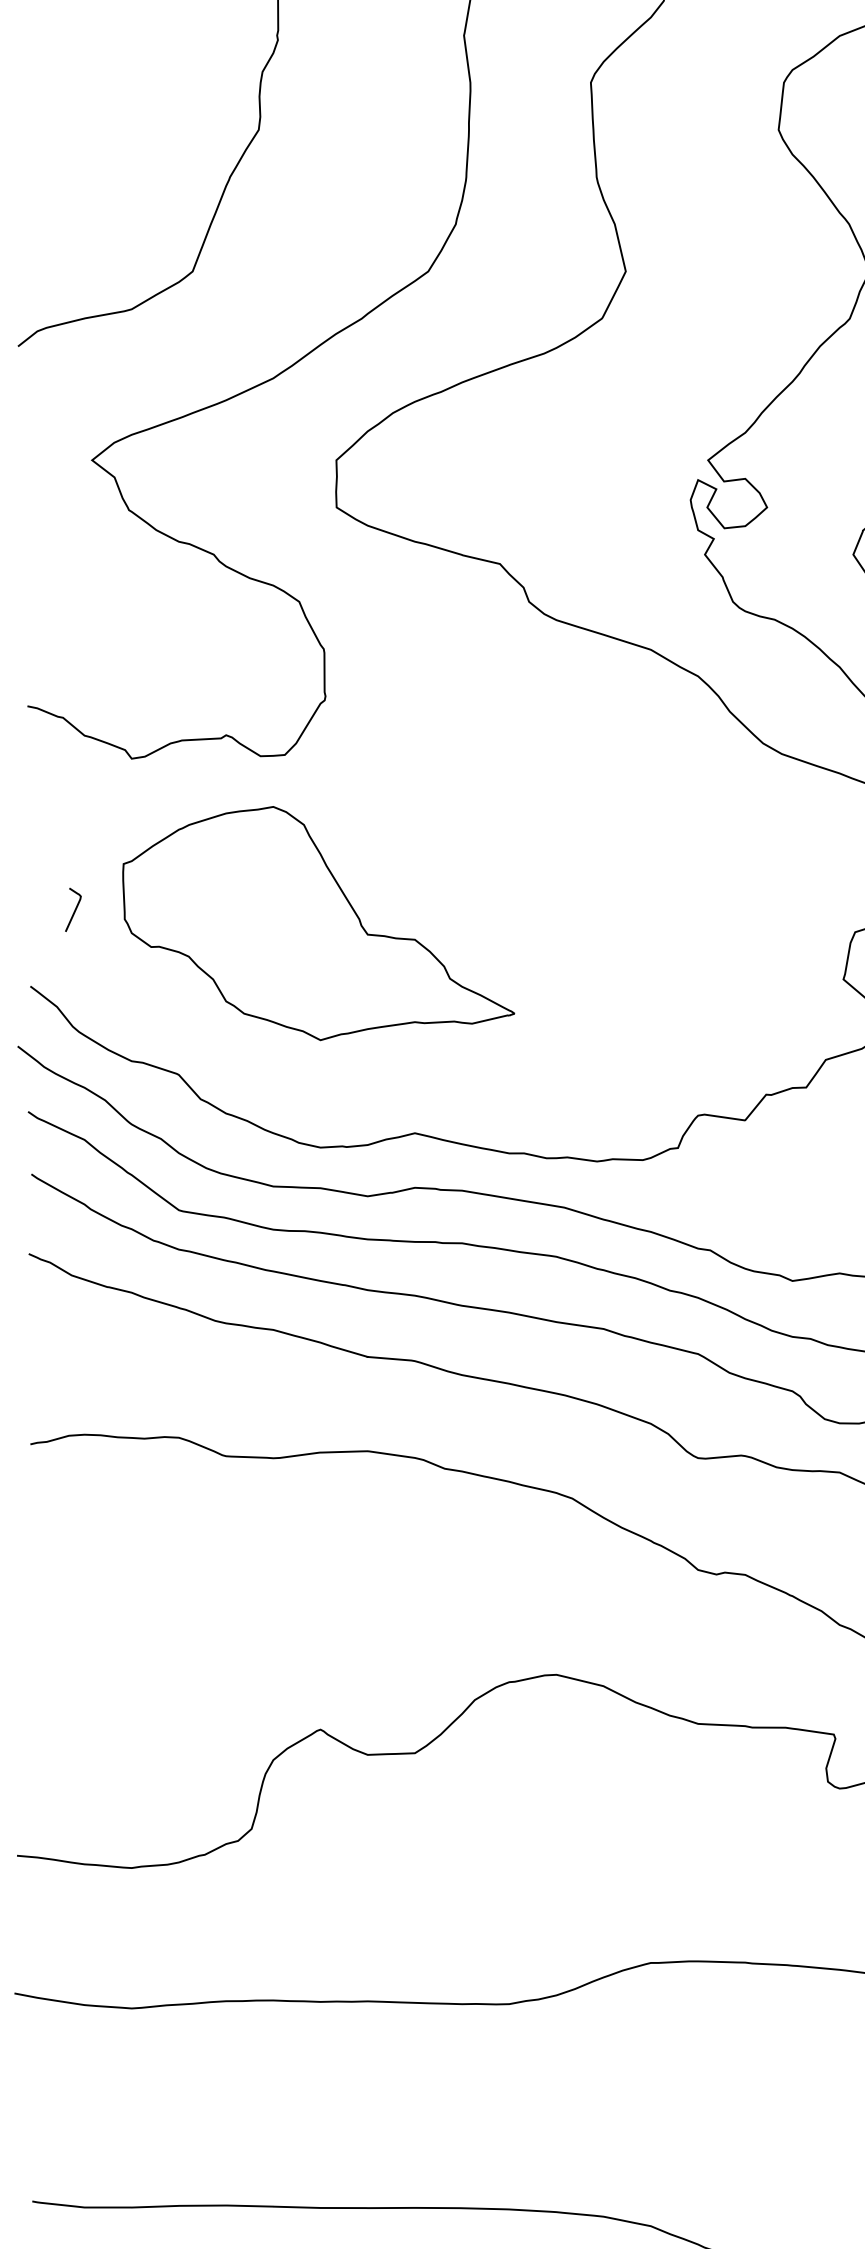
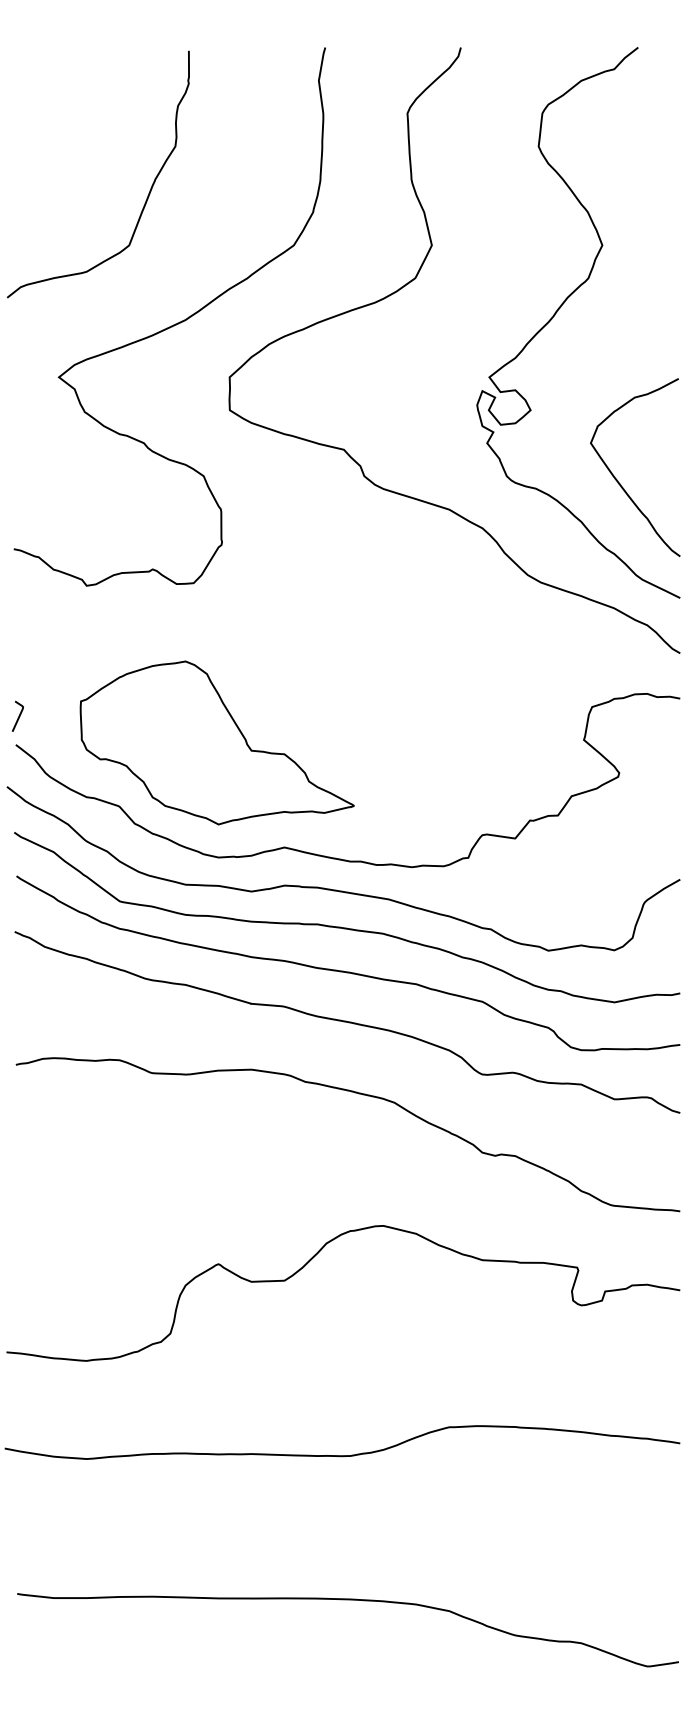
curve: (74, 908) -> (18, 715), moved
part: (317, 922) -> (216, 742), moved

